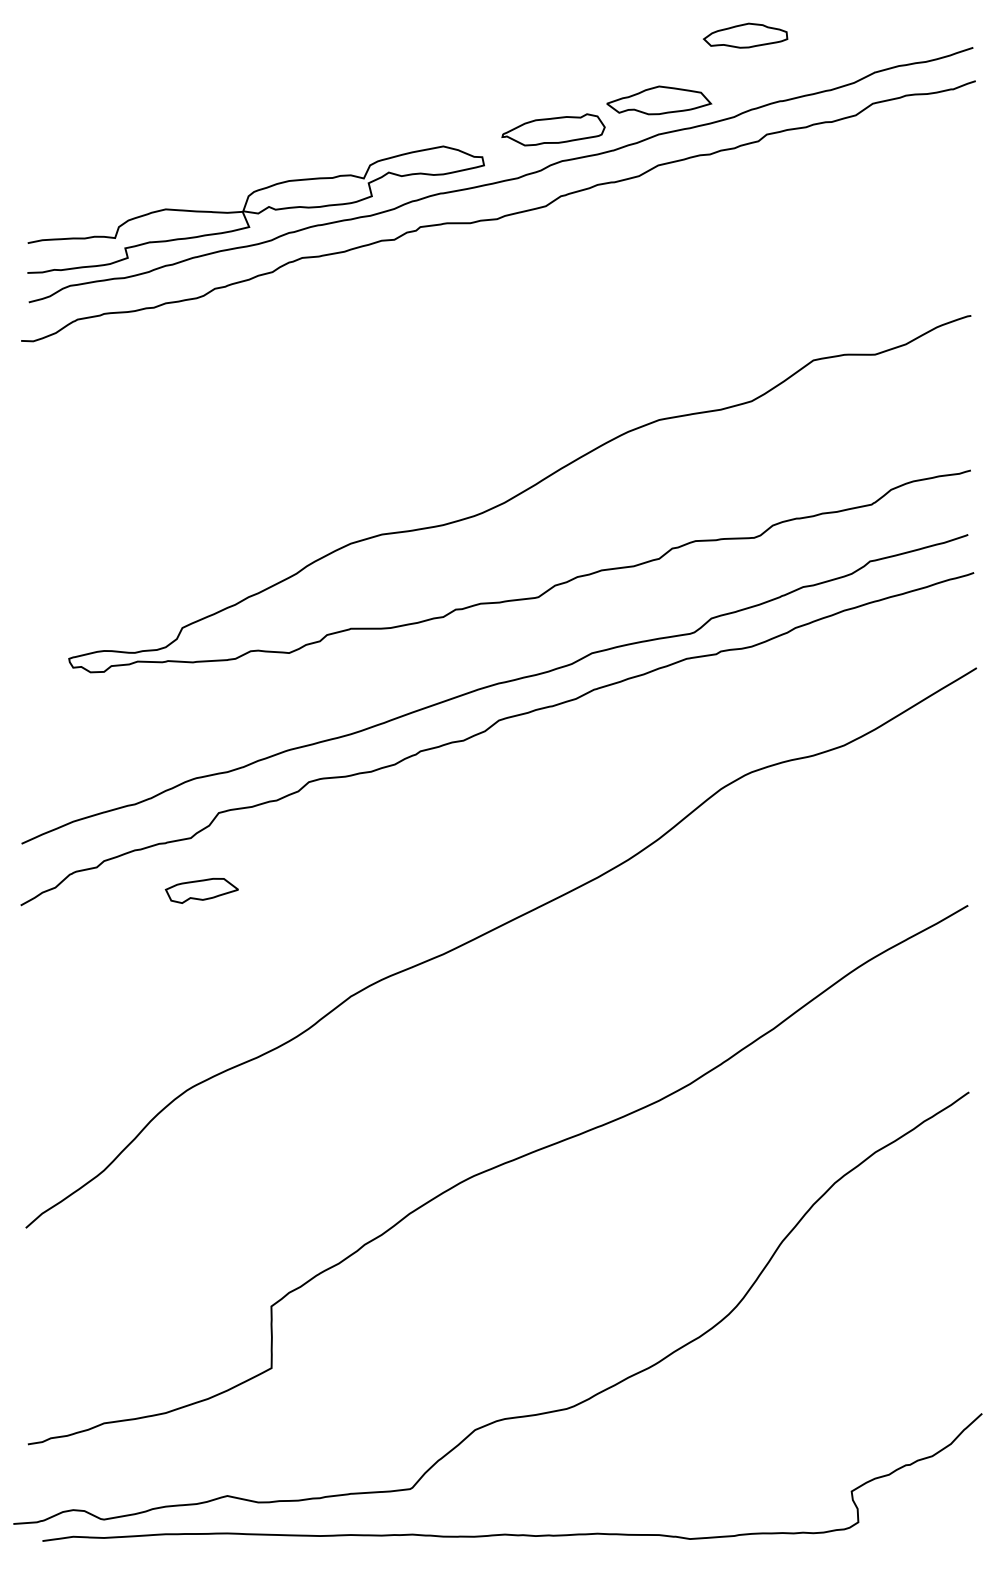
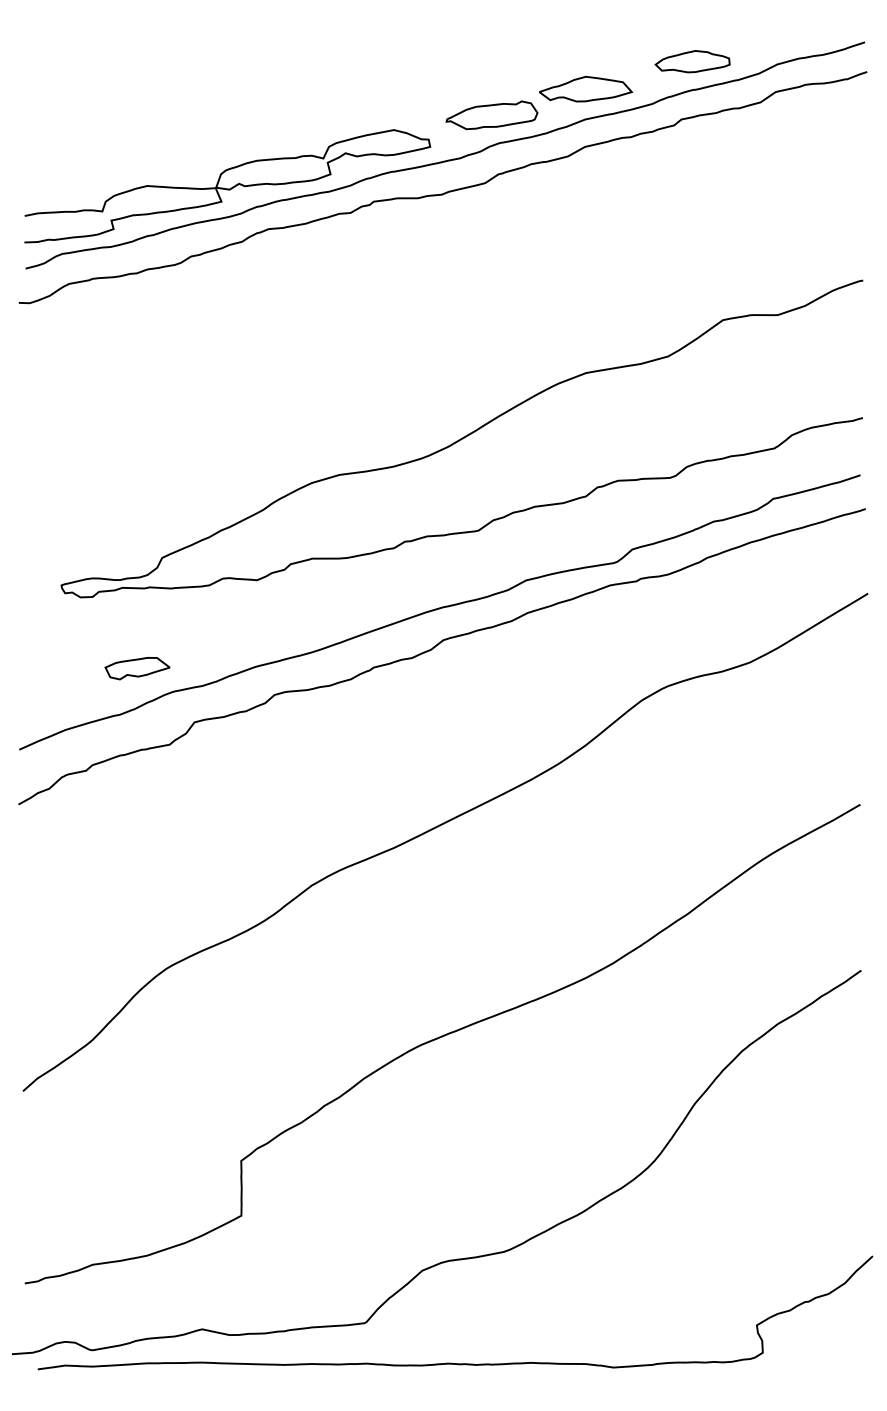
part: (745, 35) -> (692, 61), moved
part: (201, 890) -> (137, 668), moved

